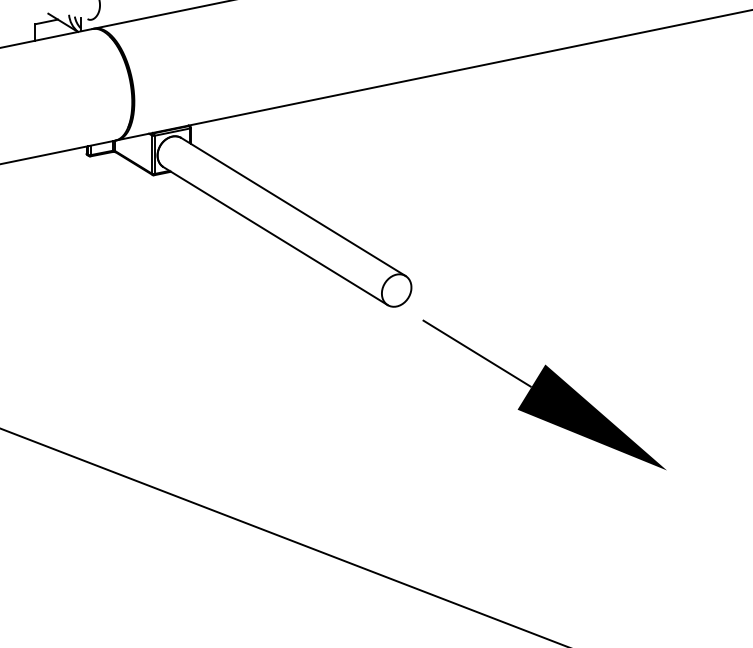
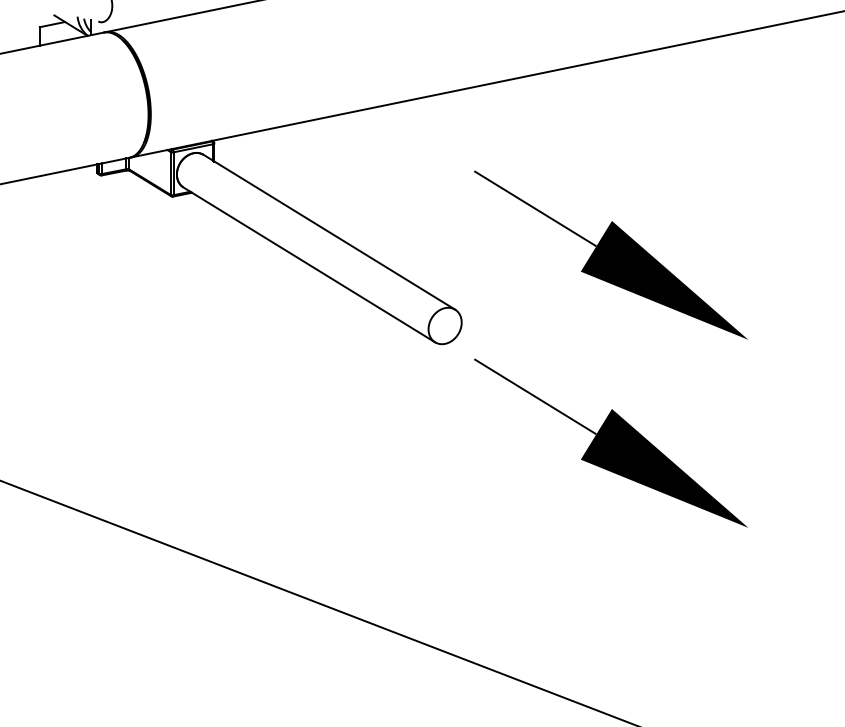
part: (544, 226) -> (610, 254), added

